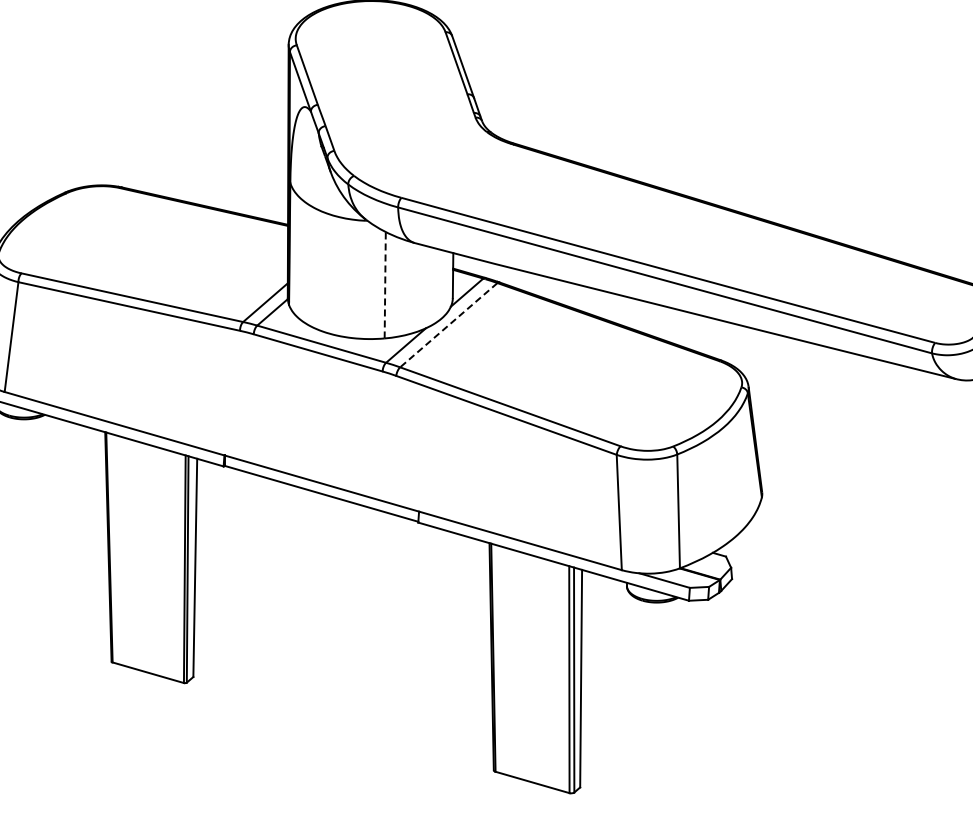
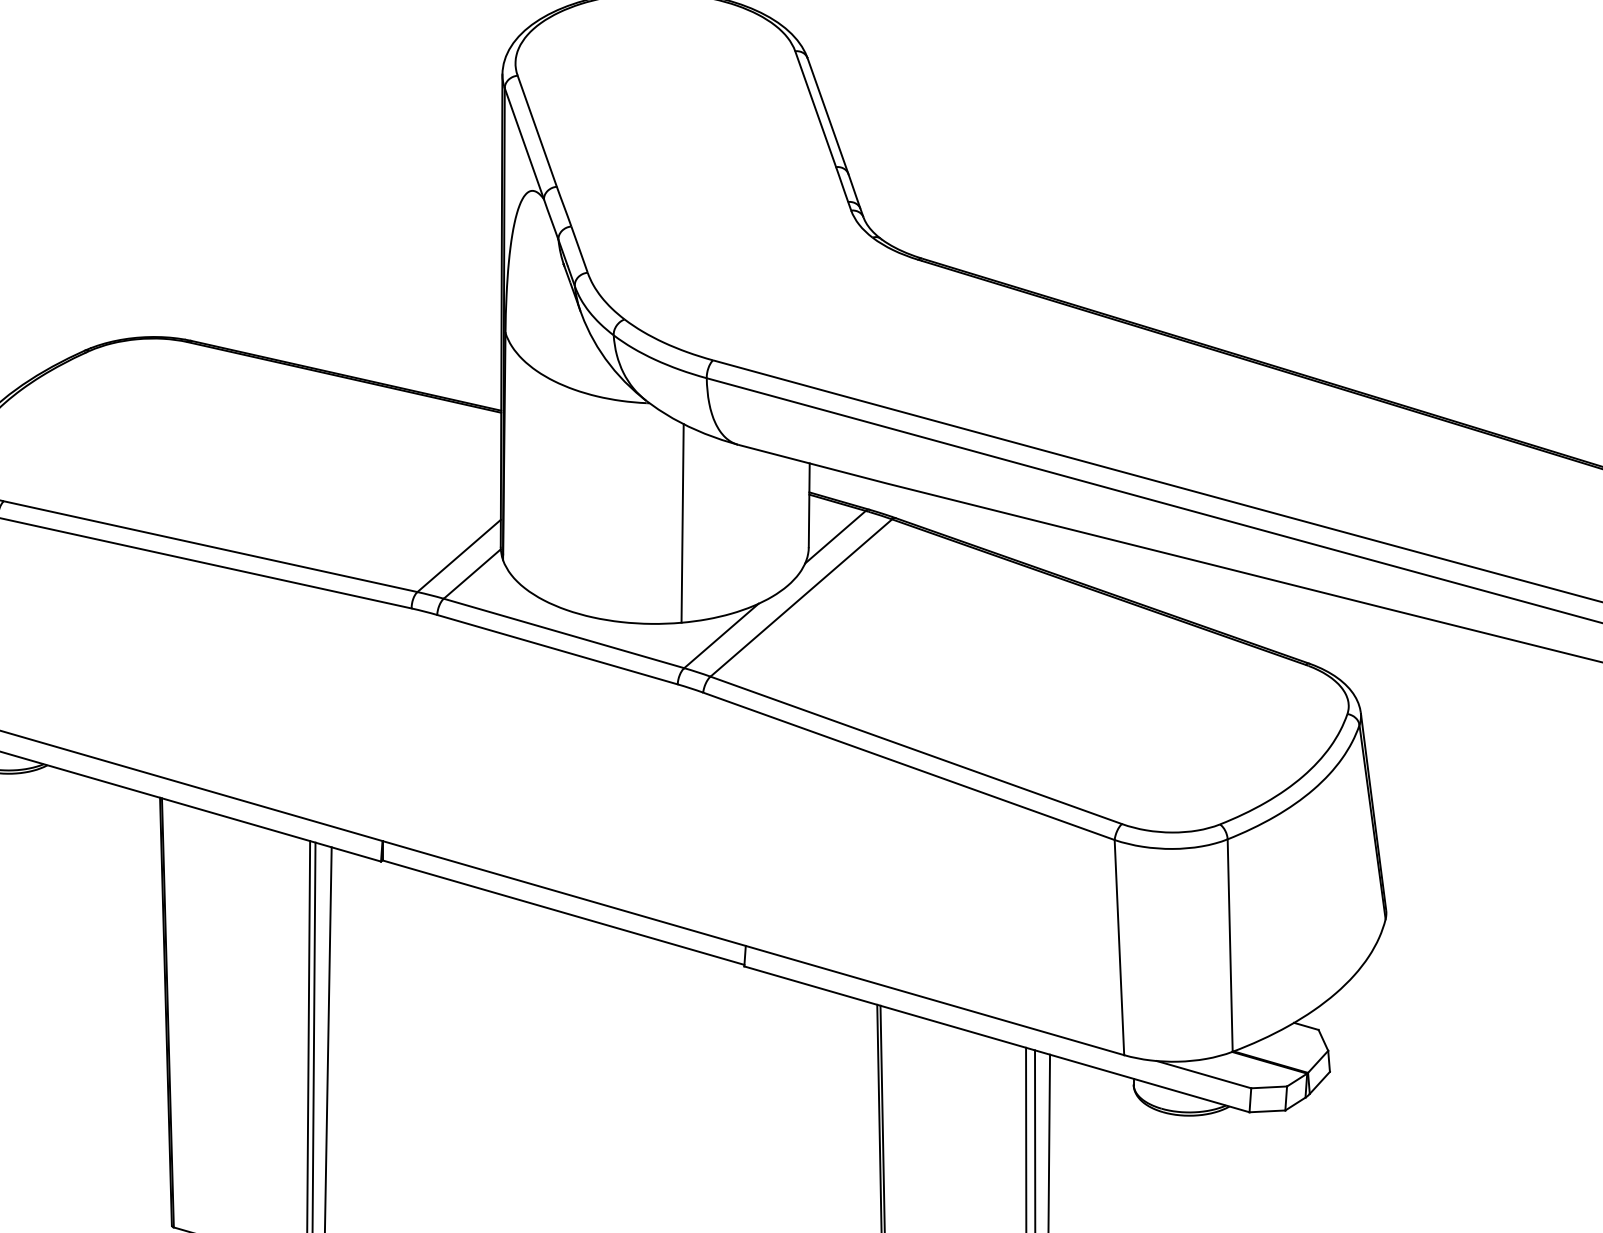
line: (385, 284) -> (683, 522), dashed -> solid
line: (448, 325) -> (800, 598), dashed -> solid

